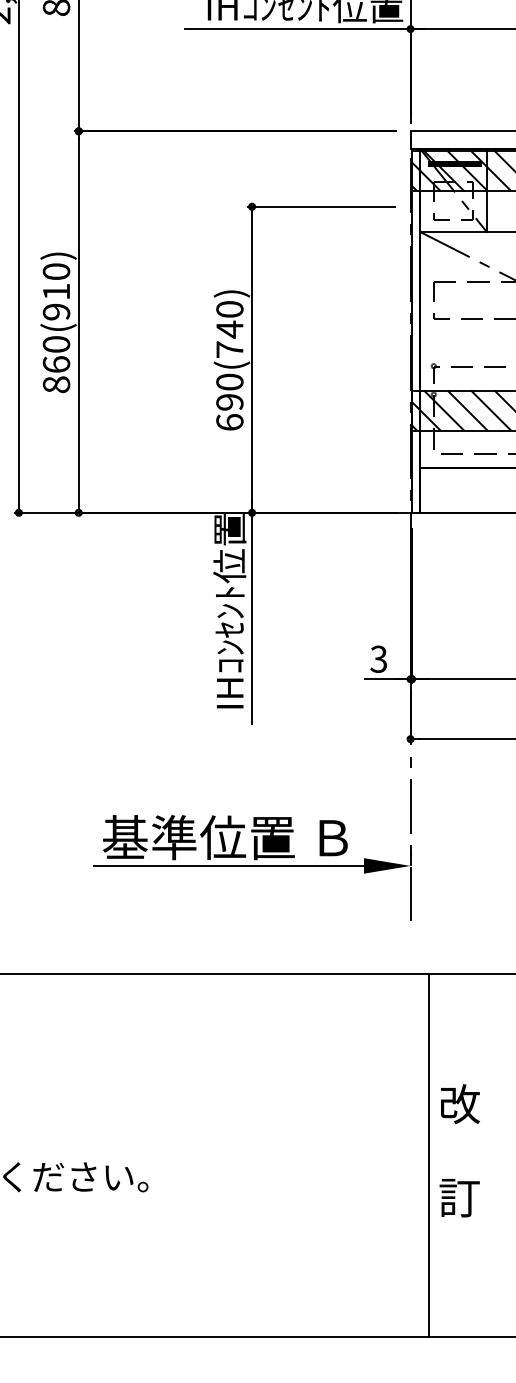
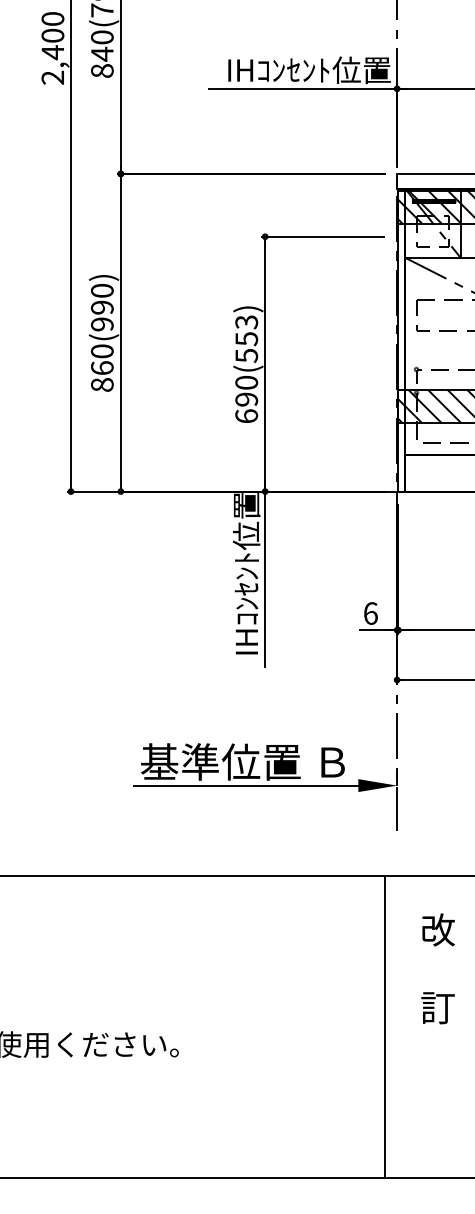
text: (56, 291) -> (102, 307), 860(910) -> 860(990)
text: (229, 330) -> (246, 339), 690(740) -> 690(553)
text: (378, 659) -> (370, 613), 3 -> 6
text: (459, 1150) -> (437, 968), moved
line: (429, 1155) -> (384, 1026), moved

